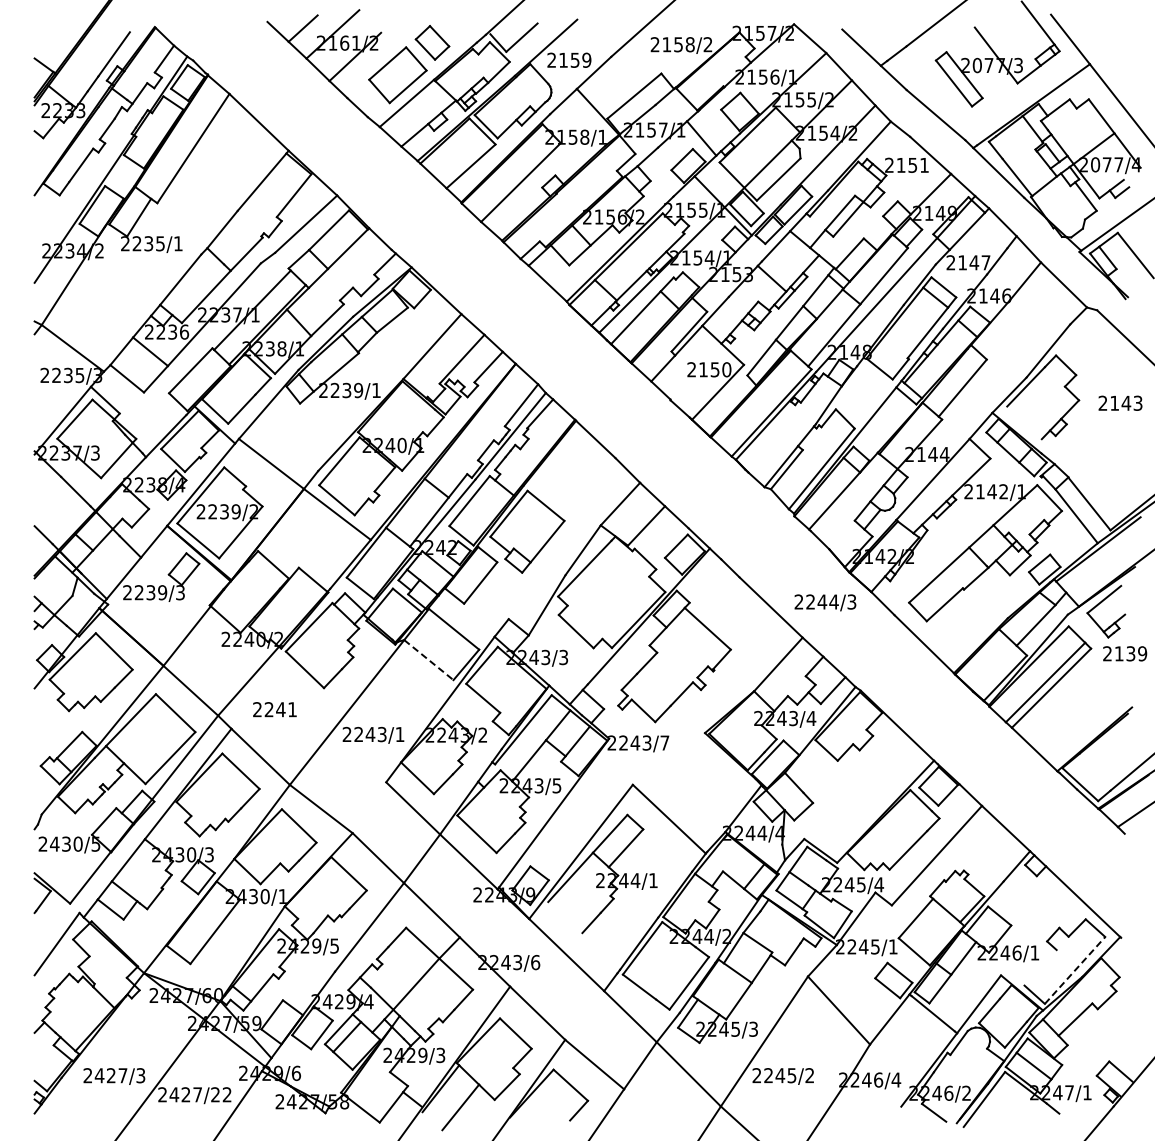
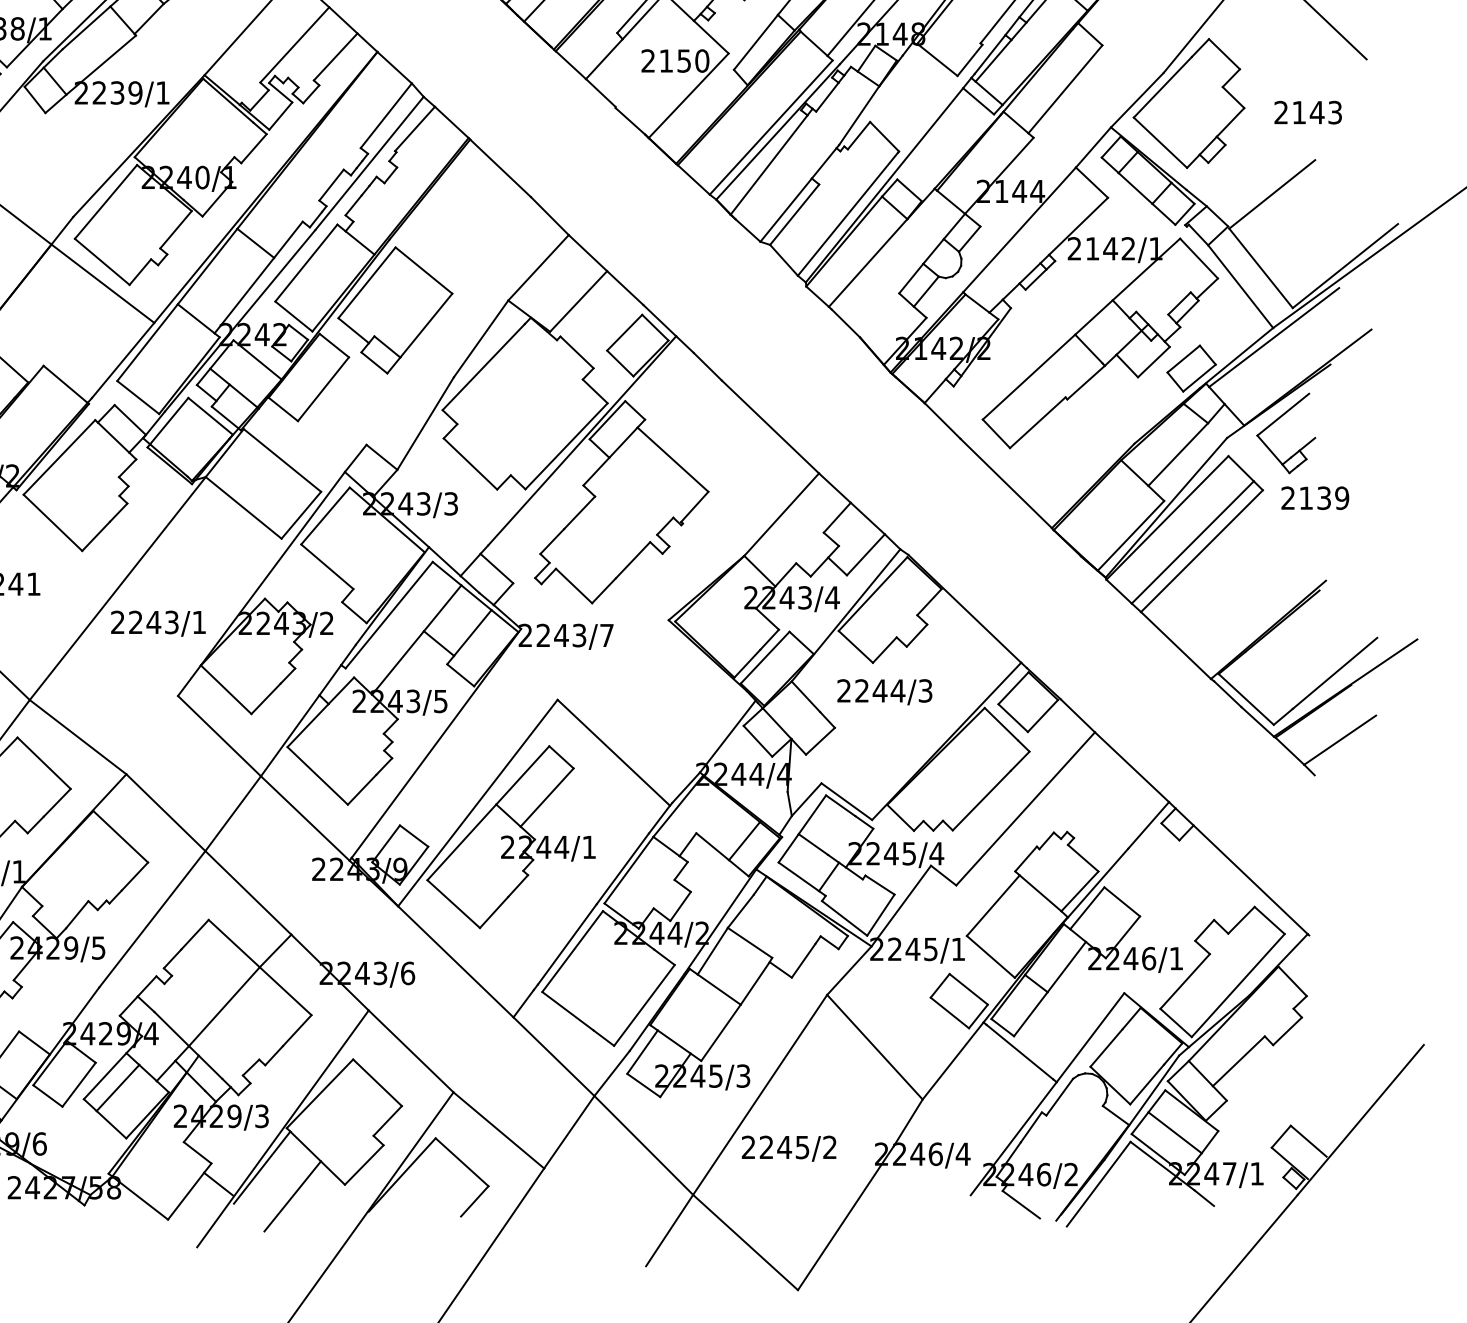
line: (1024, 422) -> (1160, 142), added
line: (770, 437) -> (769, 165), added
line: (1097, 456) -> (1272, 194), added
text: (825, 602) -> (884, 691), moved
line: (428, 660) -> (243, 508), dashed -> solid
line: (565, 917) -> (453, 904), added
line: (1040, 967) -> (1185, 981), added
line: (1075, 970) -> (1238, 985), dashed -> solid

